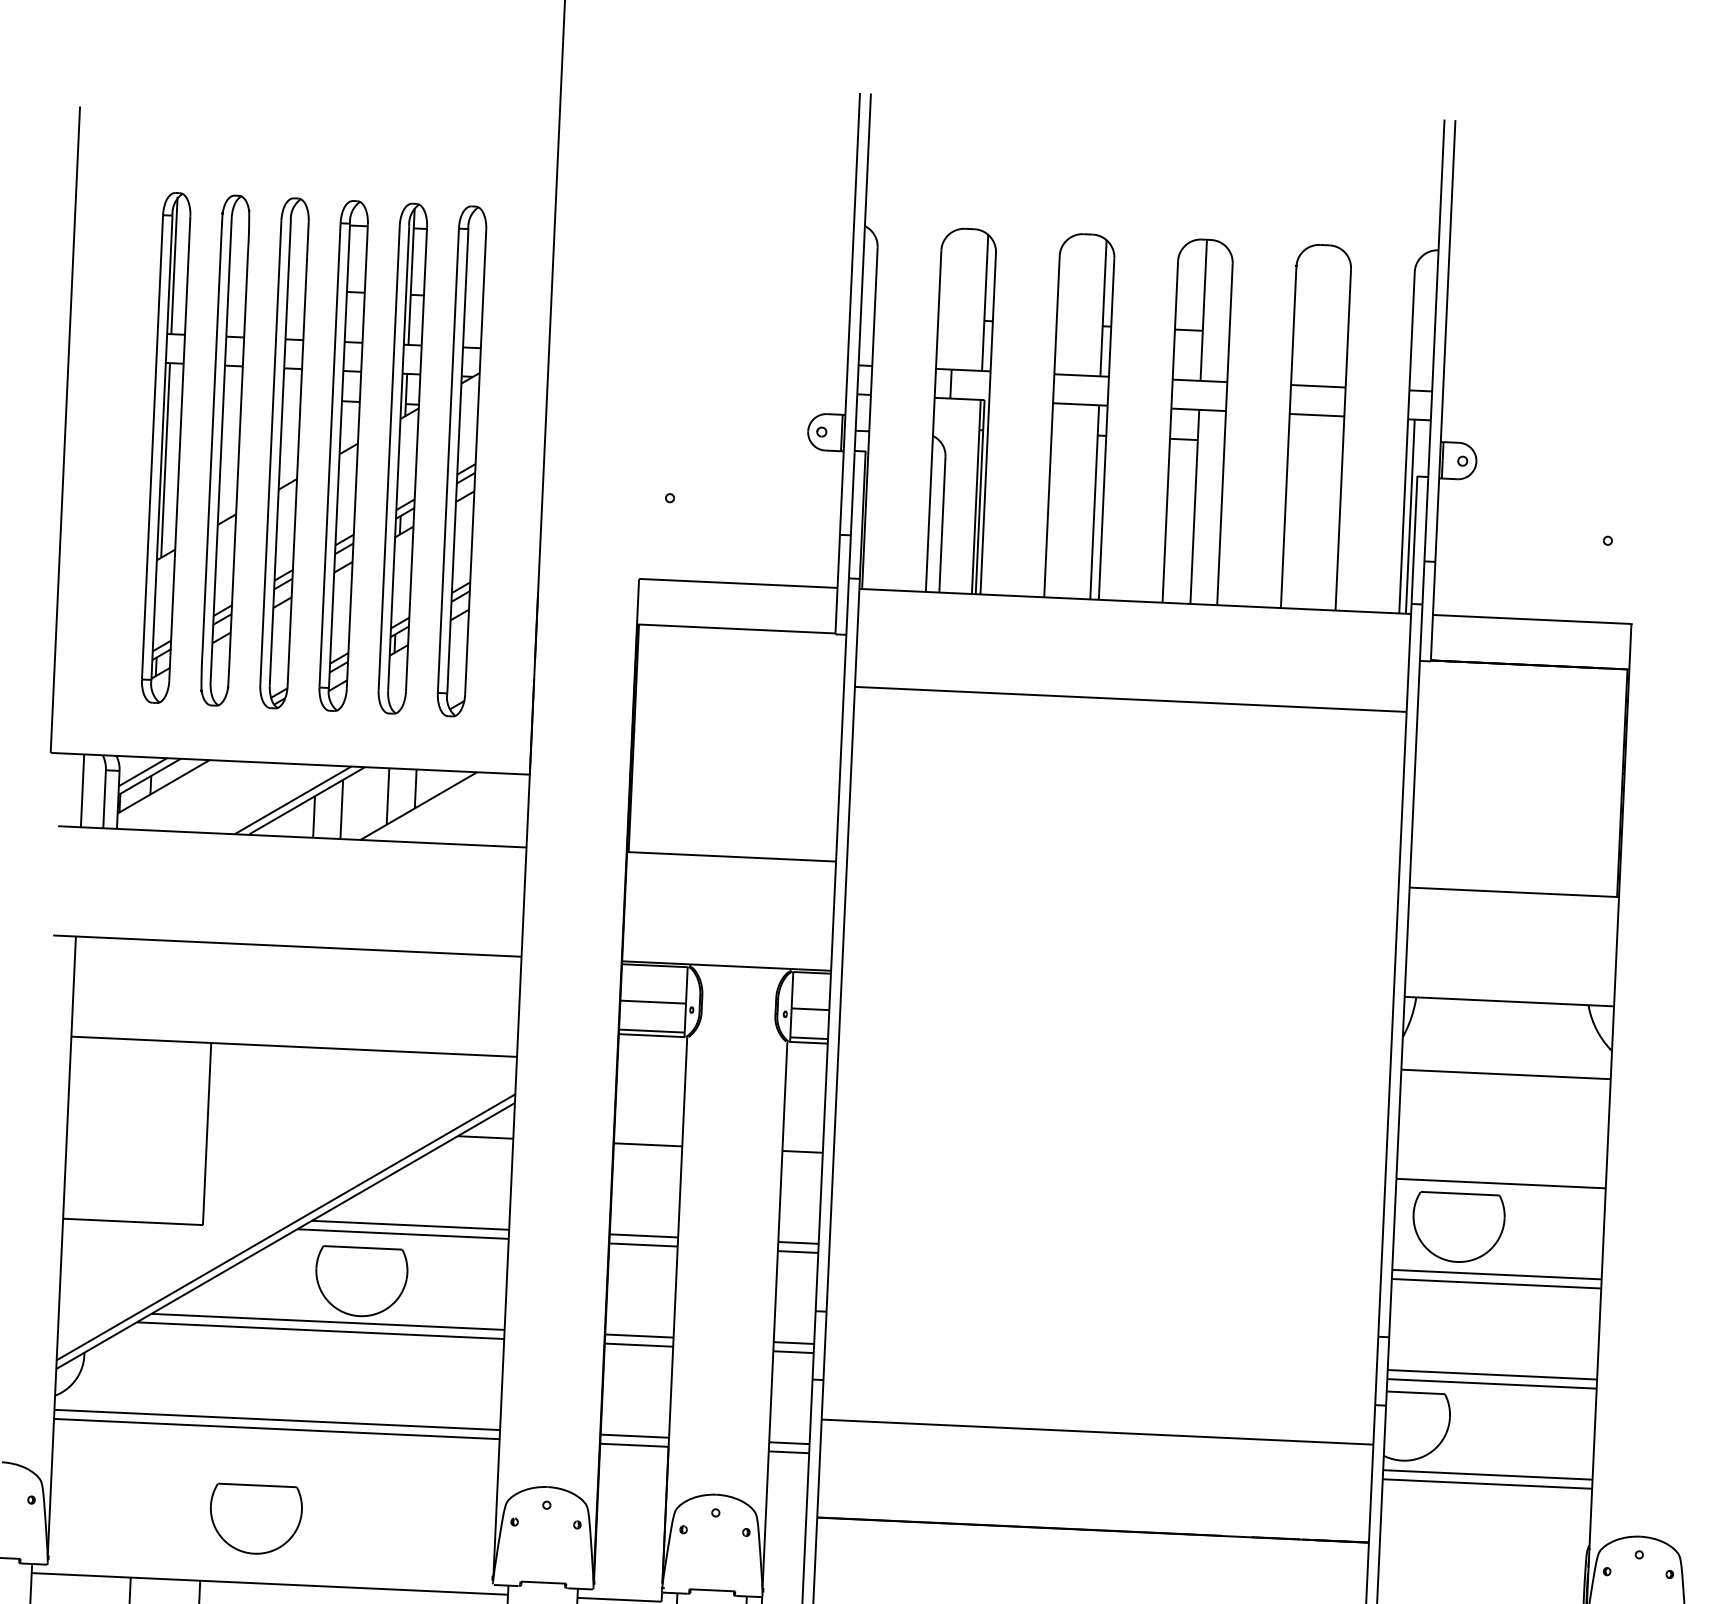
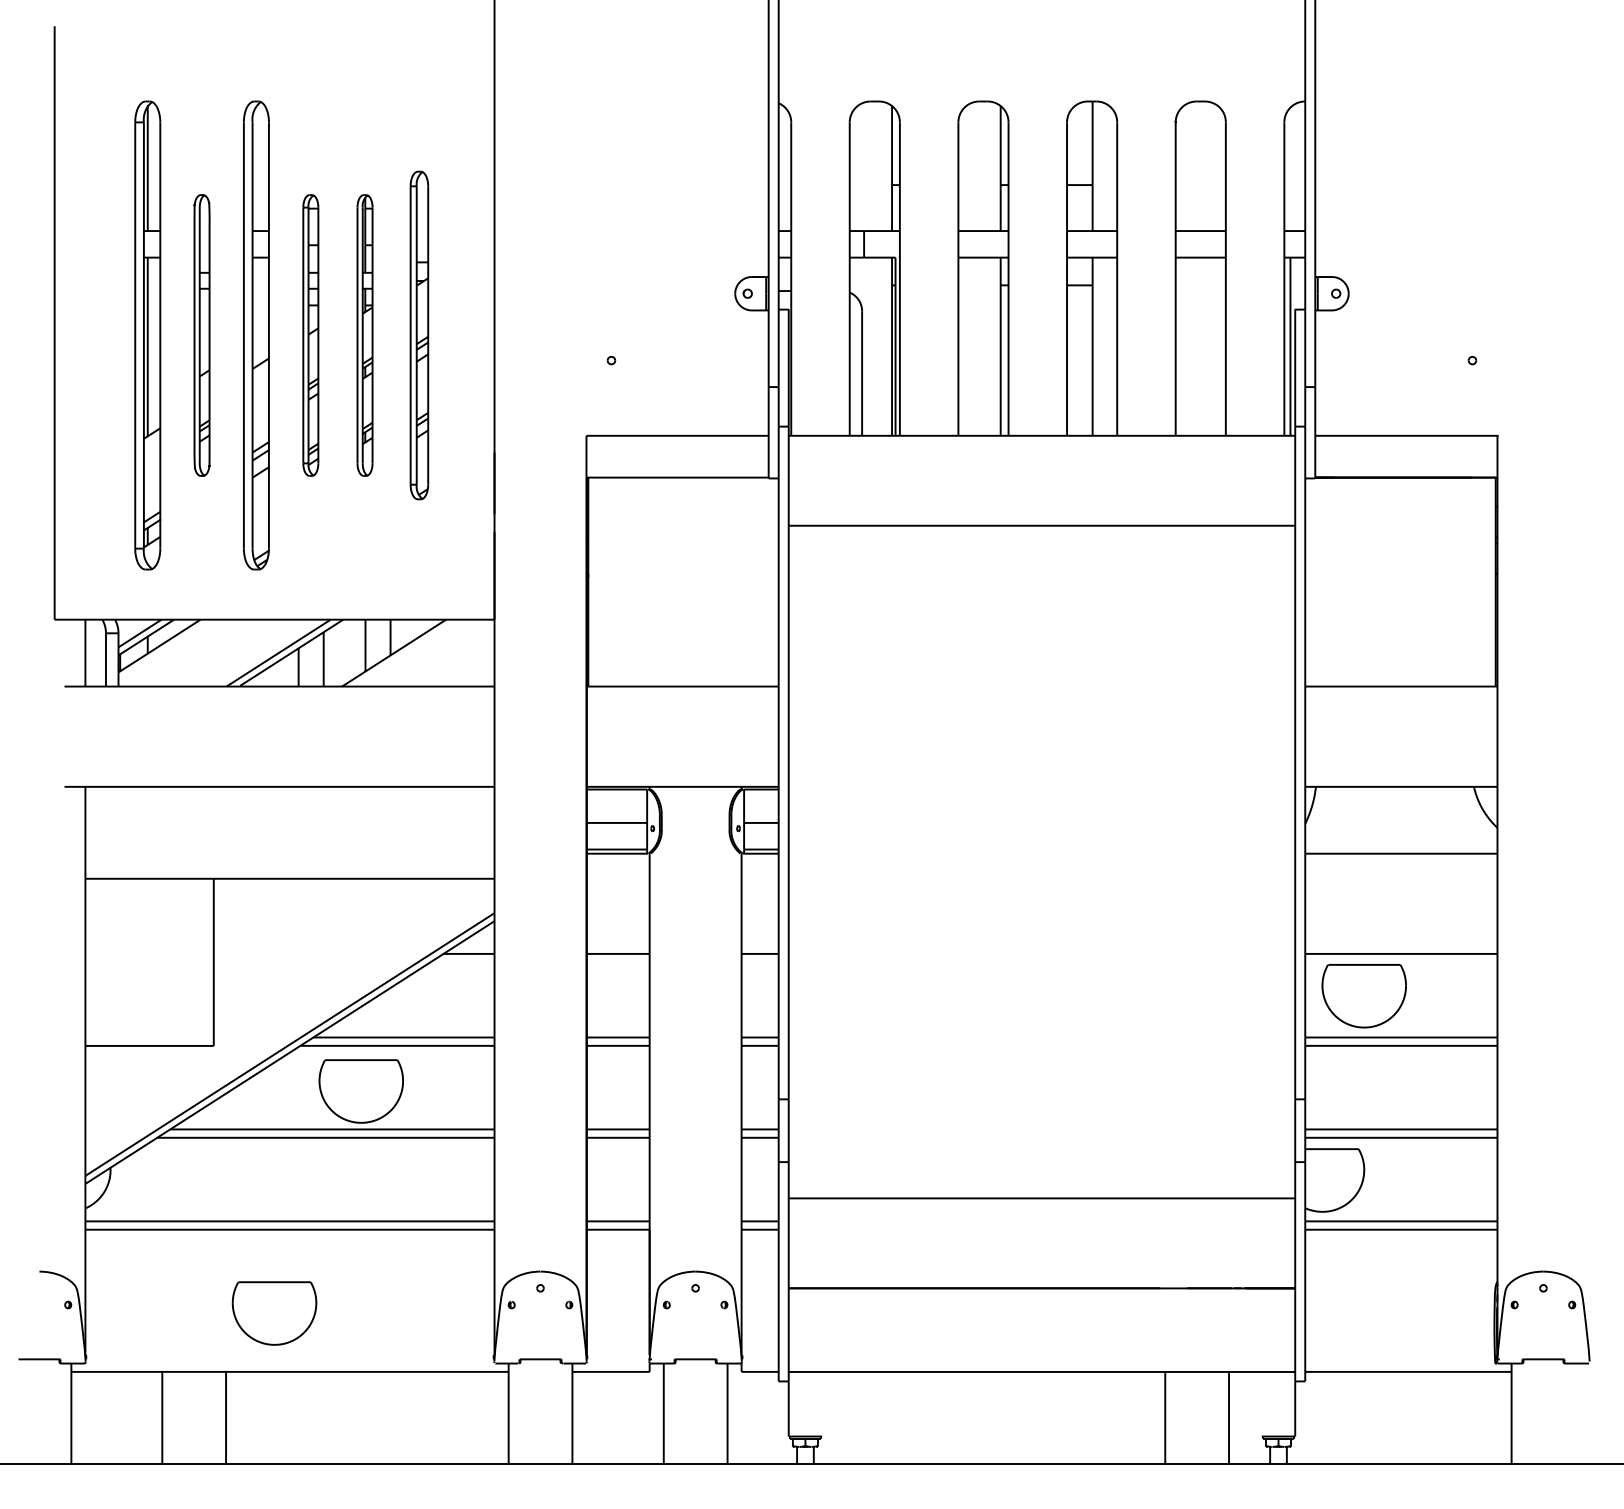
part: (224, 450) -> (201, 335), size x0.6
part: (343, 456) -> (310, 335), size x0.6
part: (402, 458) -> (364, 335), size x0.6
part: (462, 461) -> (419, 335), size x0.7

